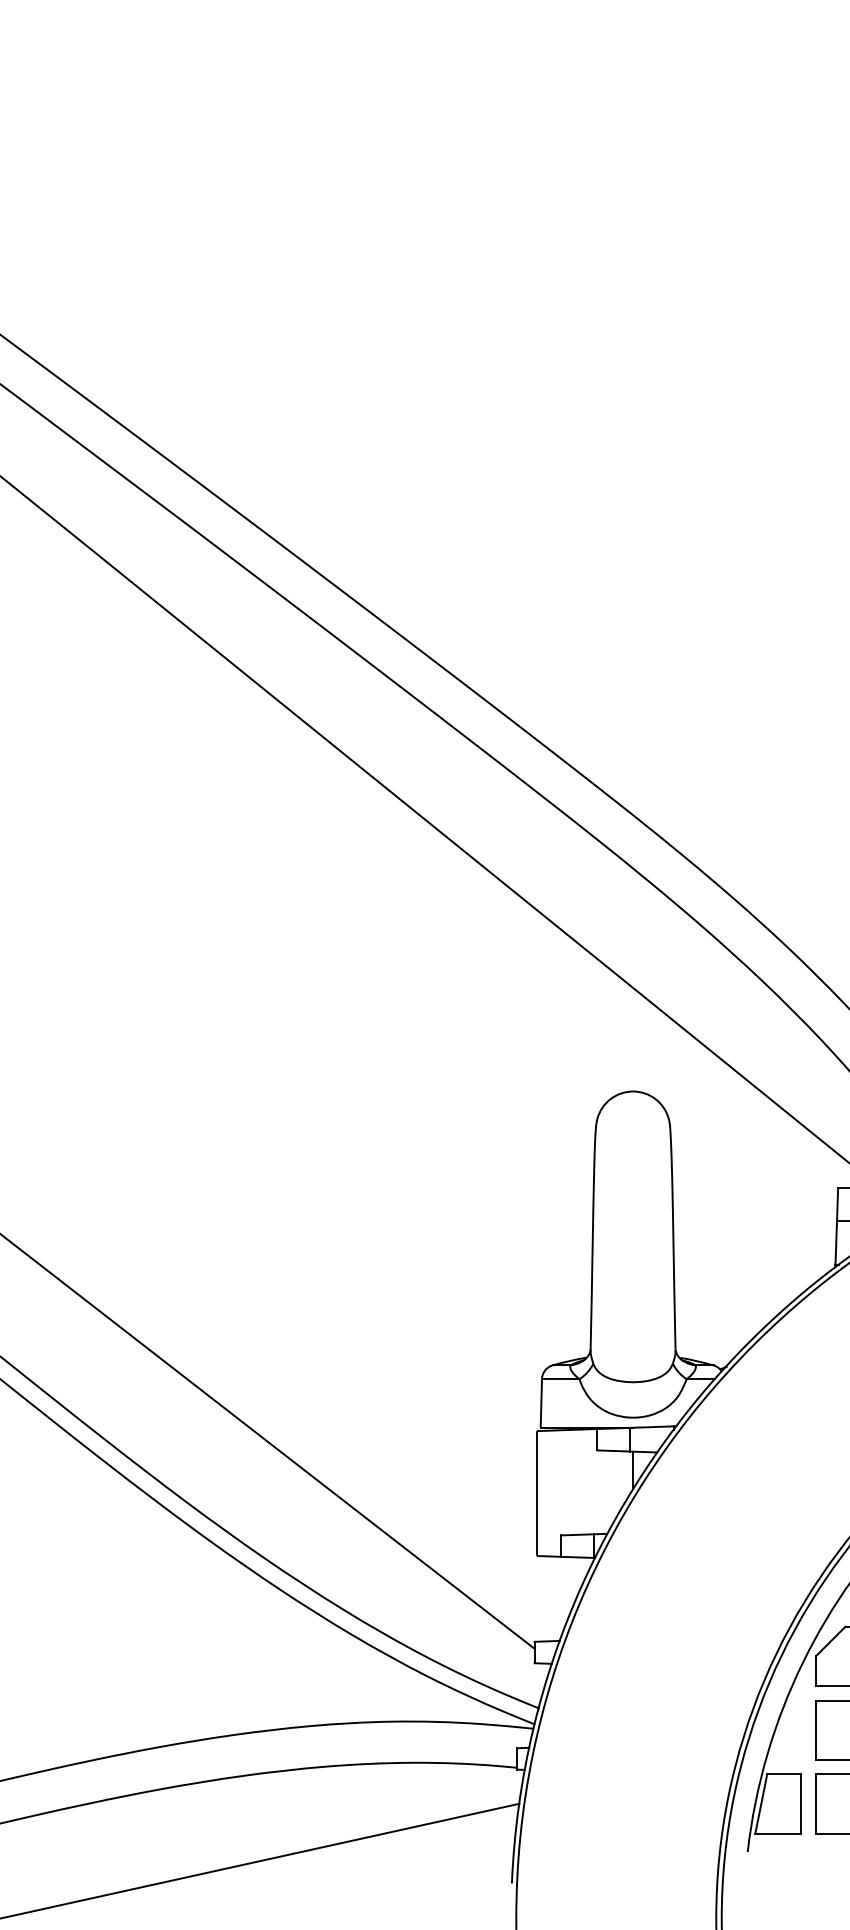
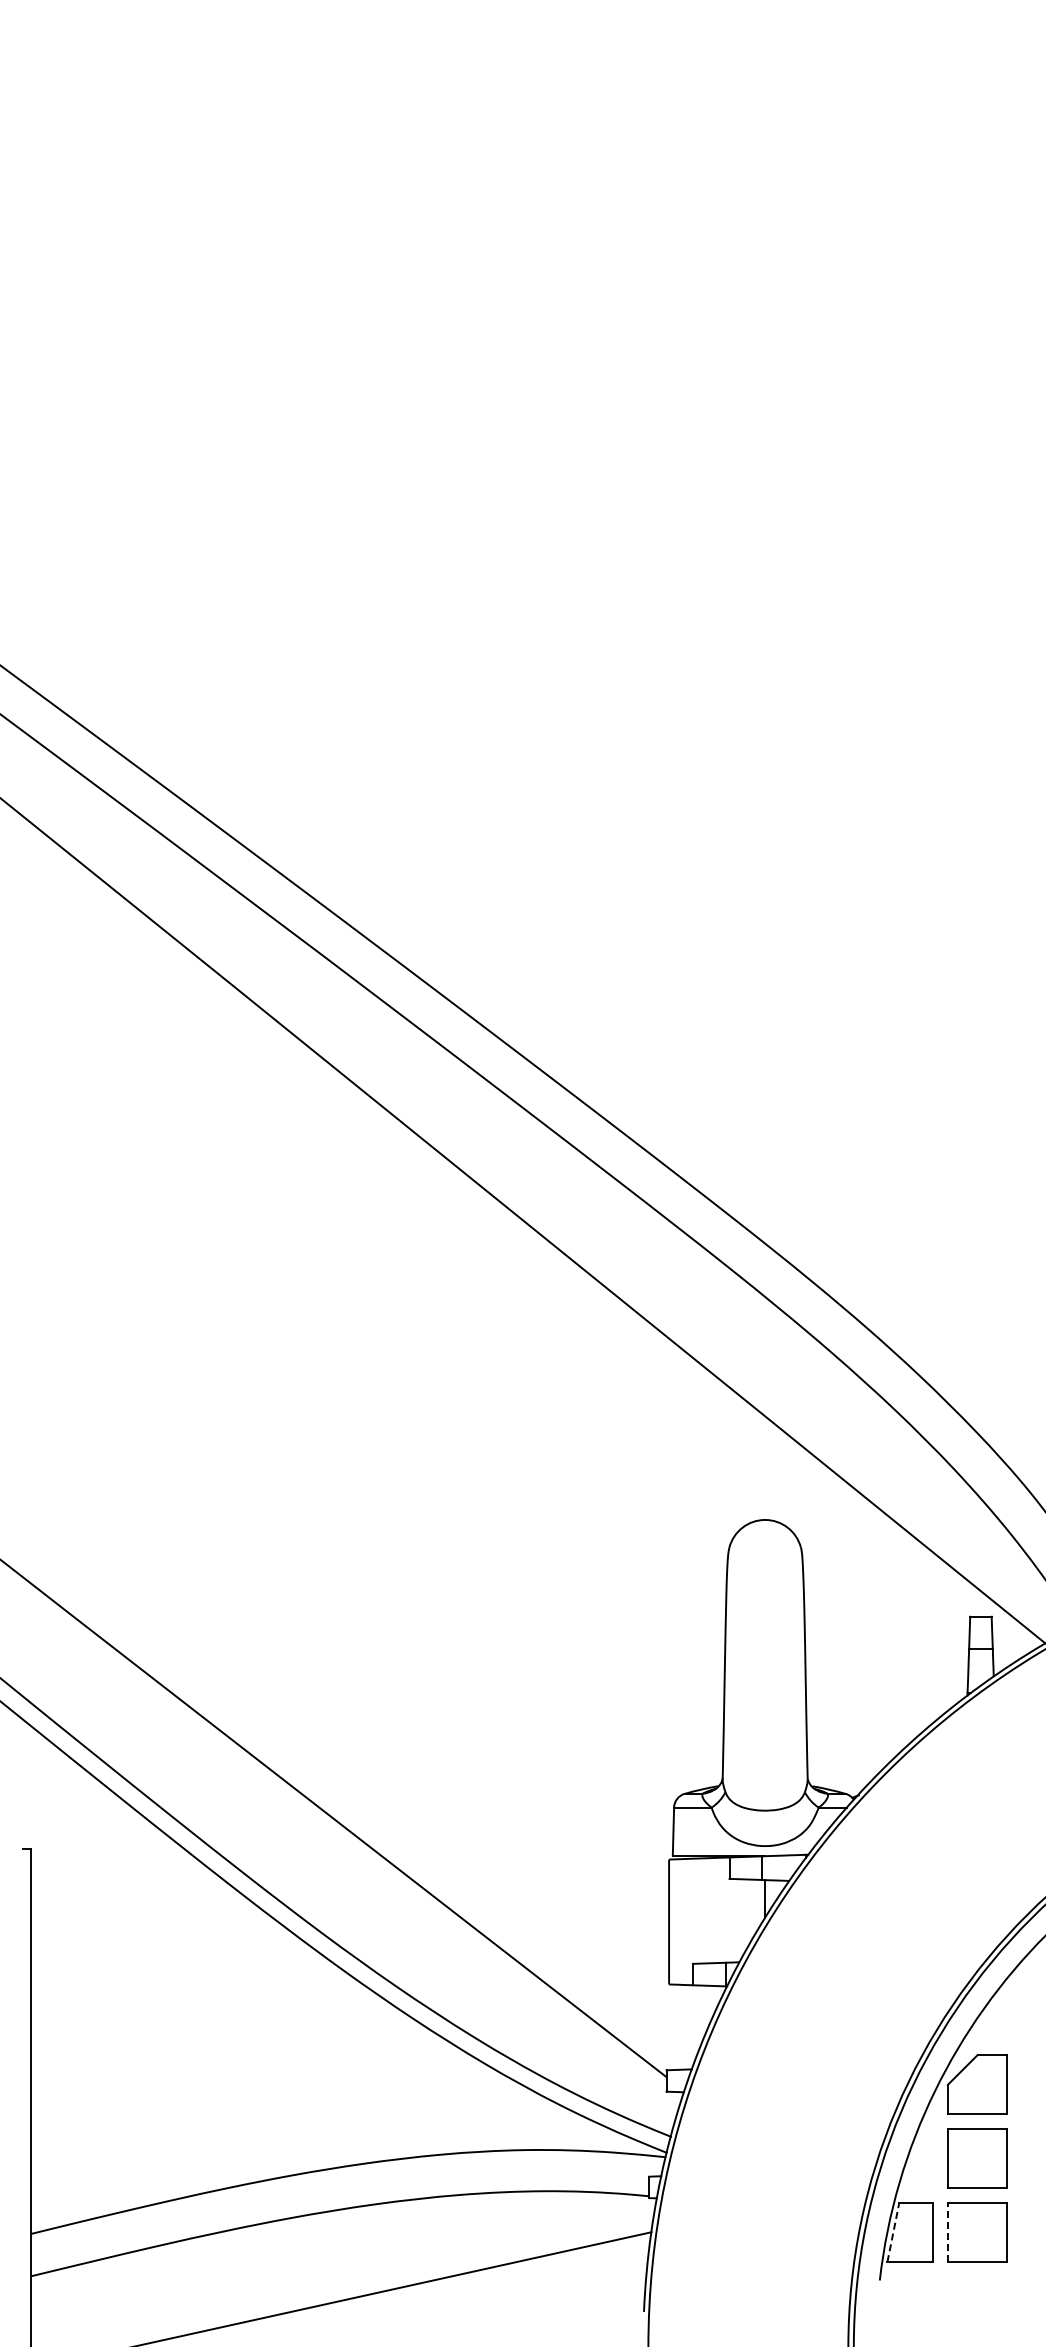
line: (761, 1803) -> (893, 2231), solid -> dashed
line: (816, 1804) -> (948, 2232), solid -> dashed

